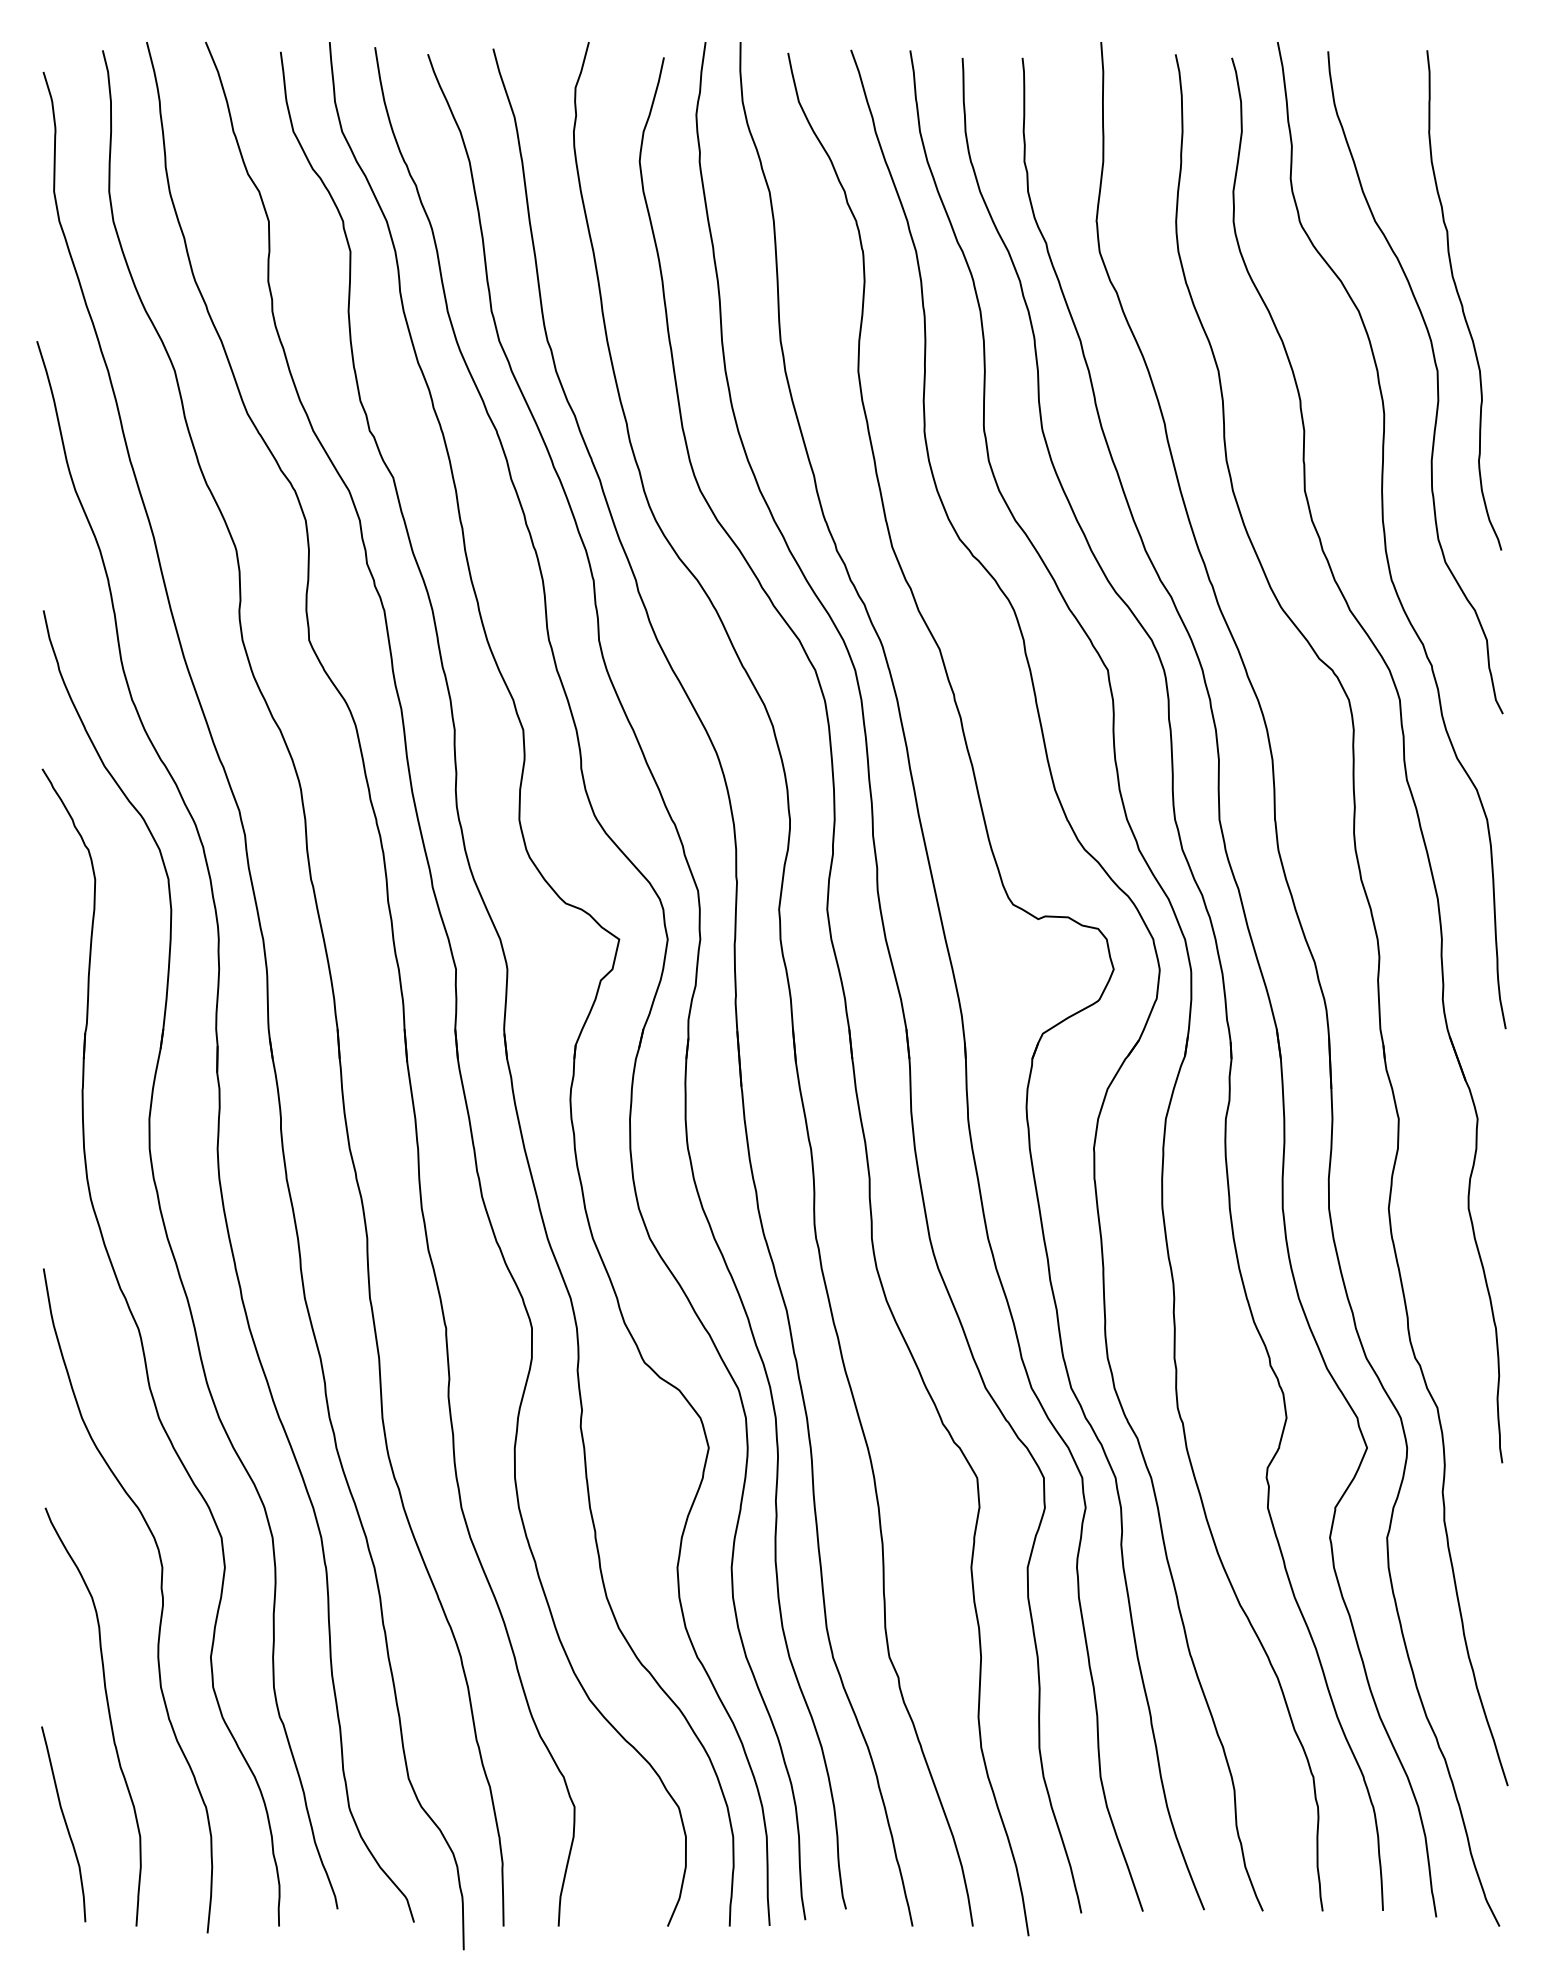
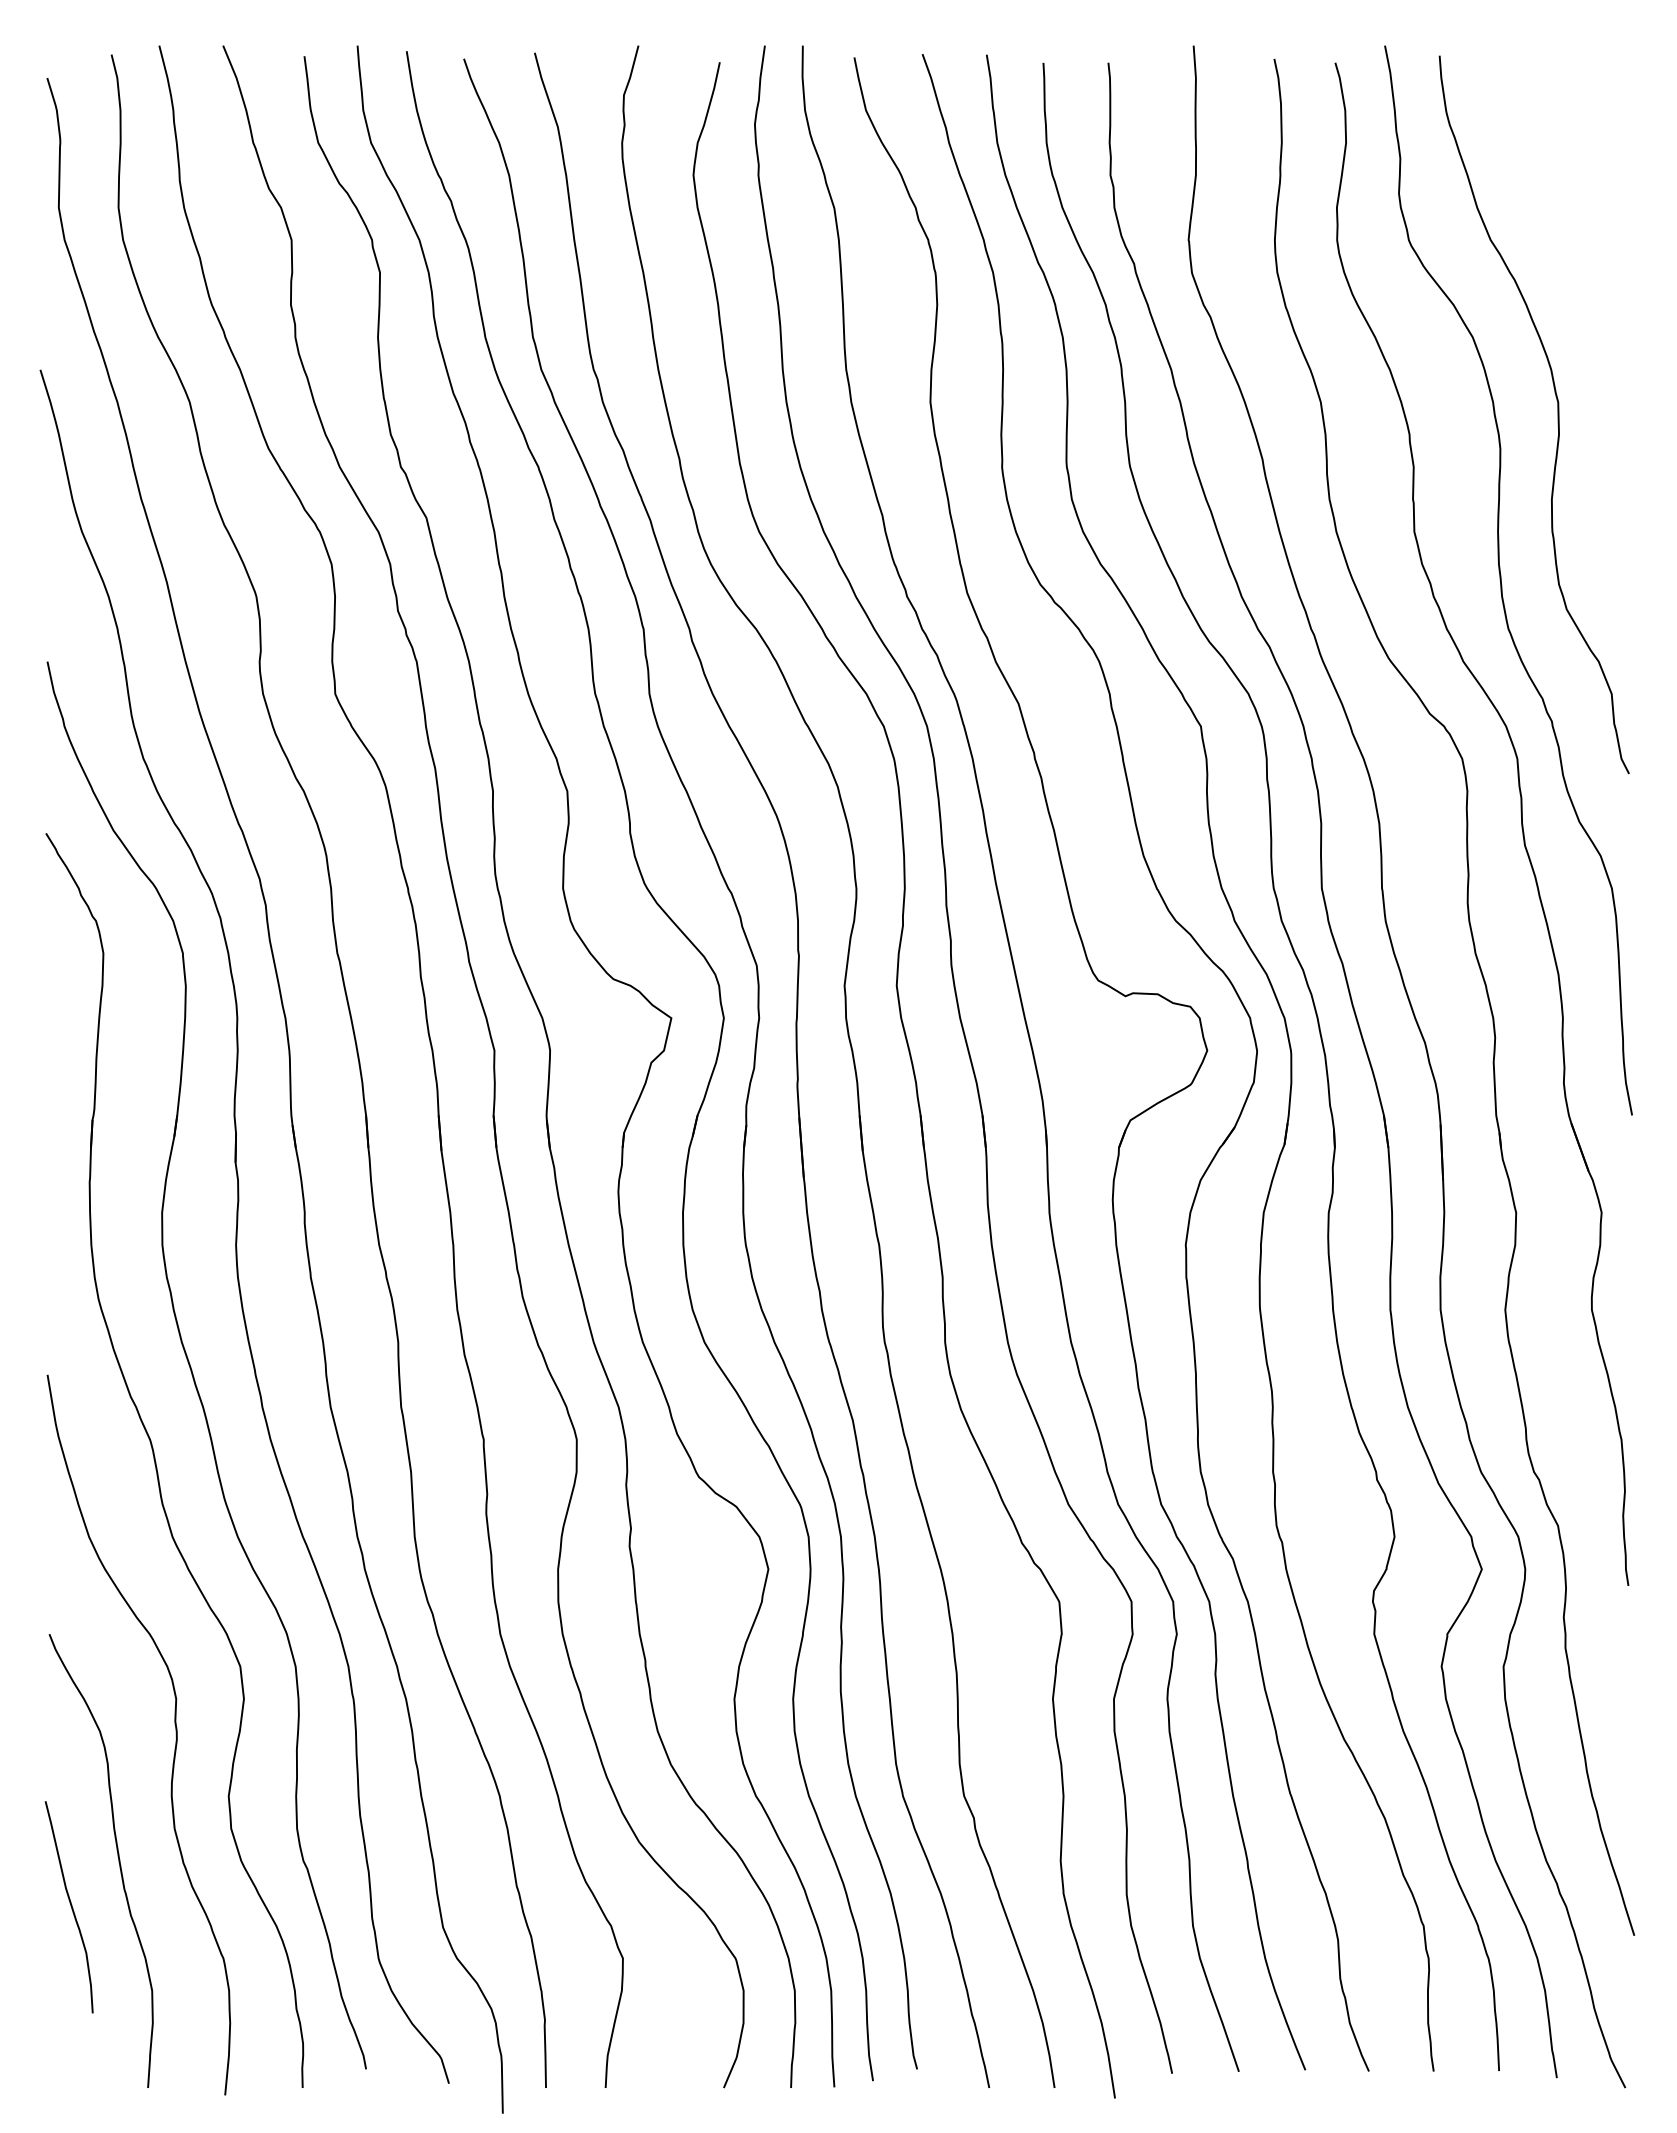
curve: (1461, 301) -> (1584, 326), removed
curve: (64, 1823) -> (70, 1906), moved

